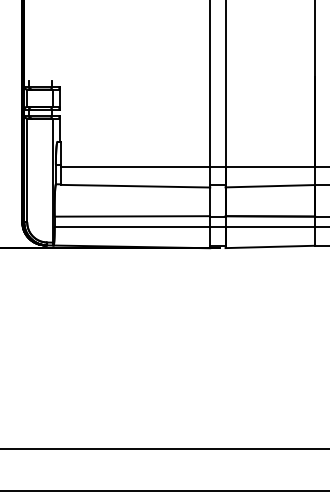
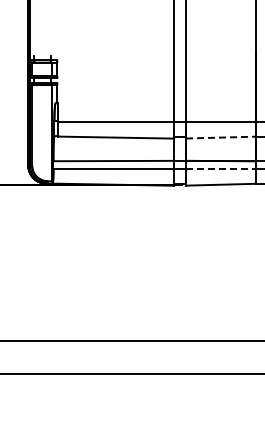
line: (269, 186) -> (220, 137), solid -> dashed
line: (269, 227) -> (220, 169), solid -> dashed

